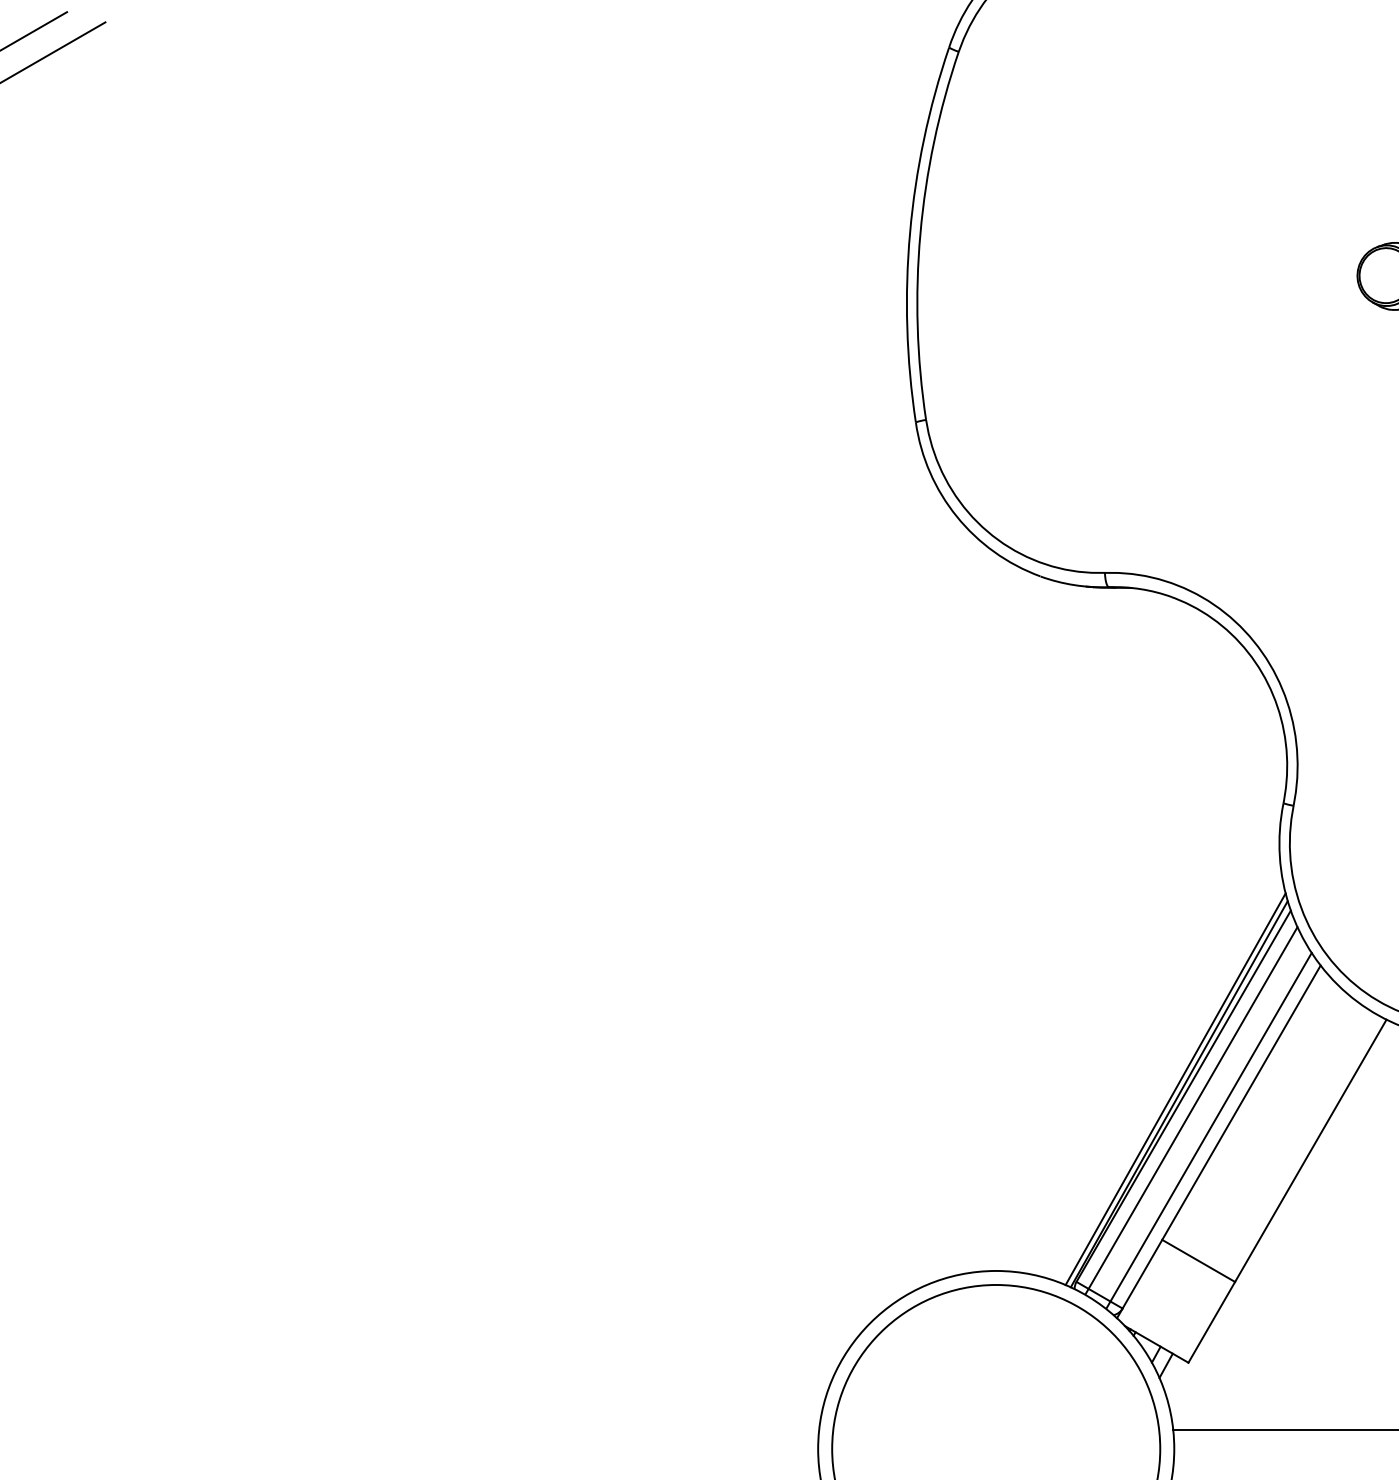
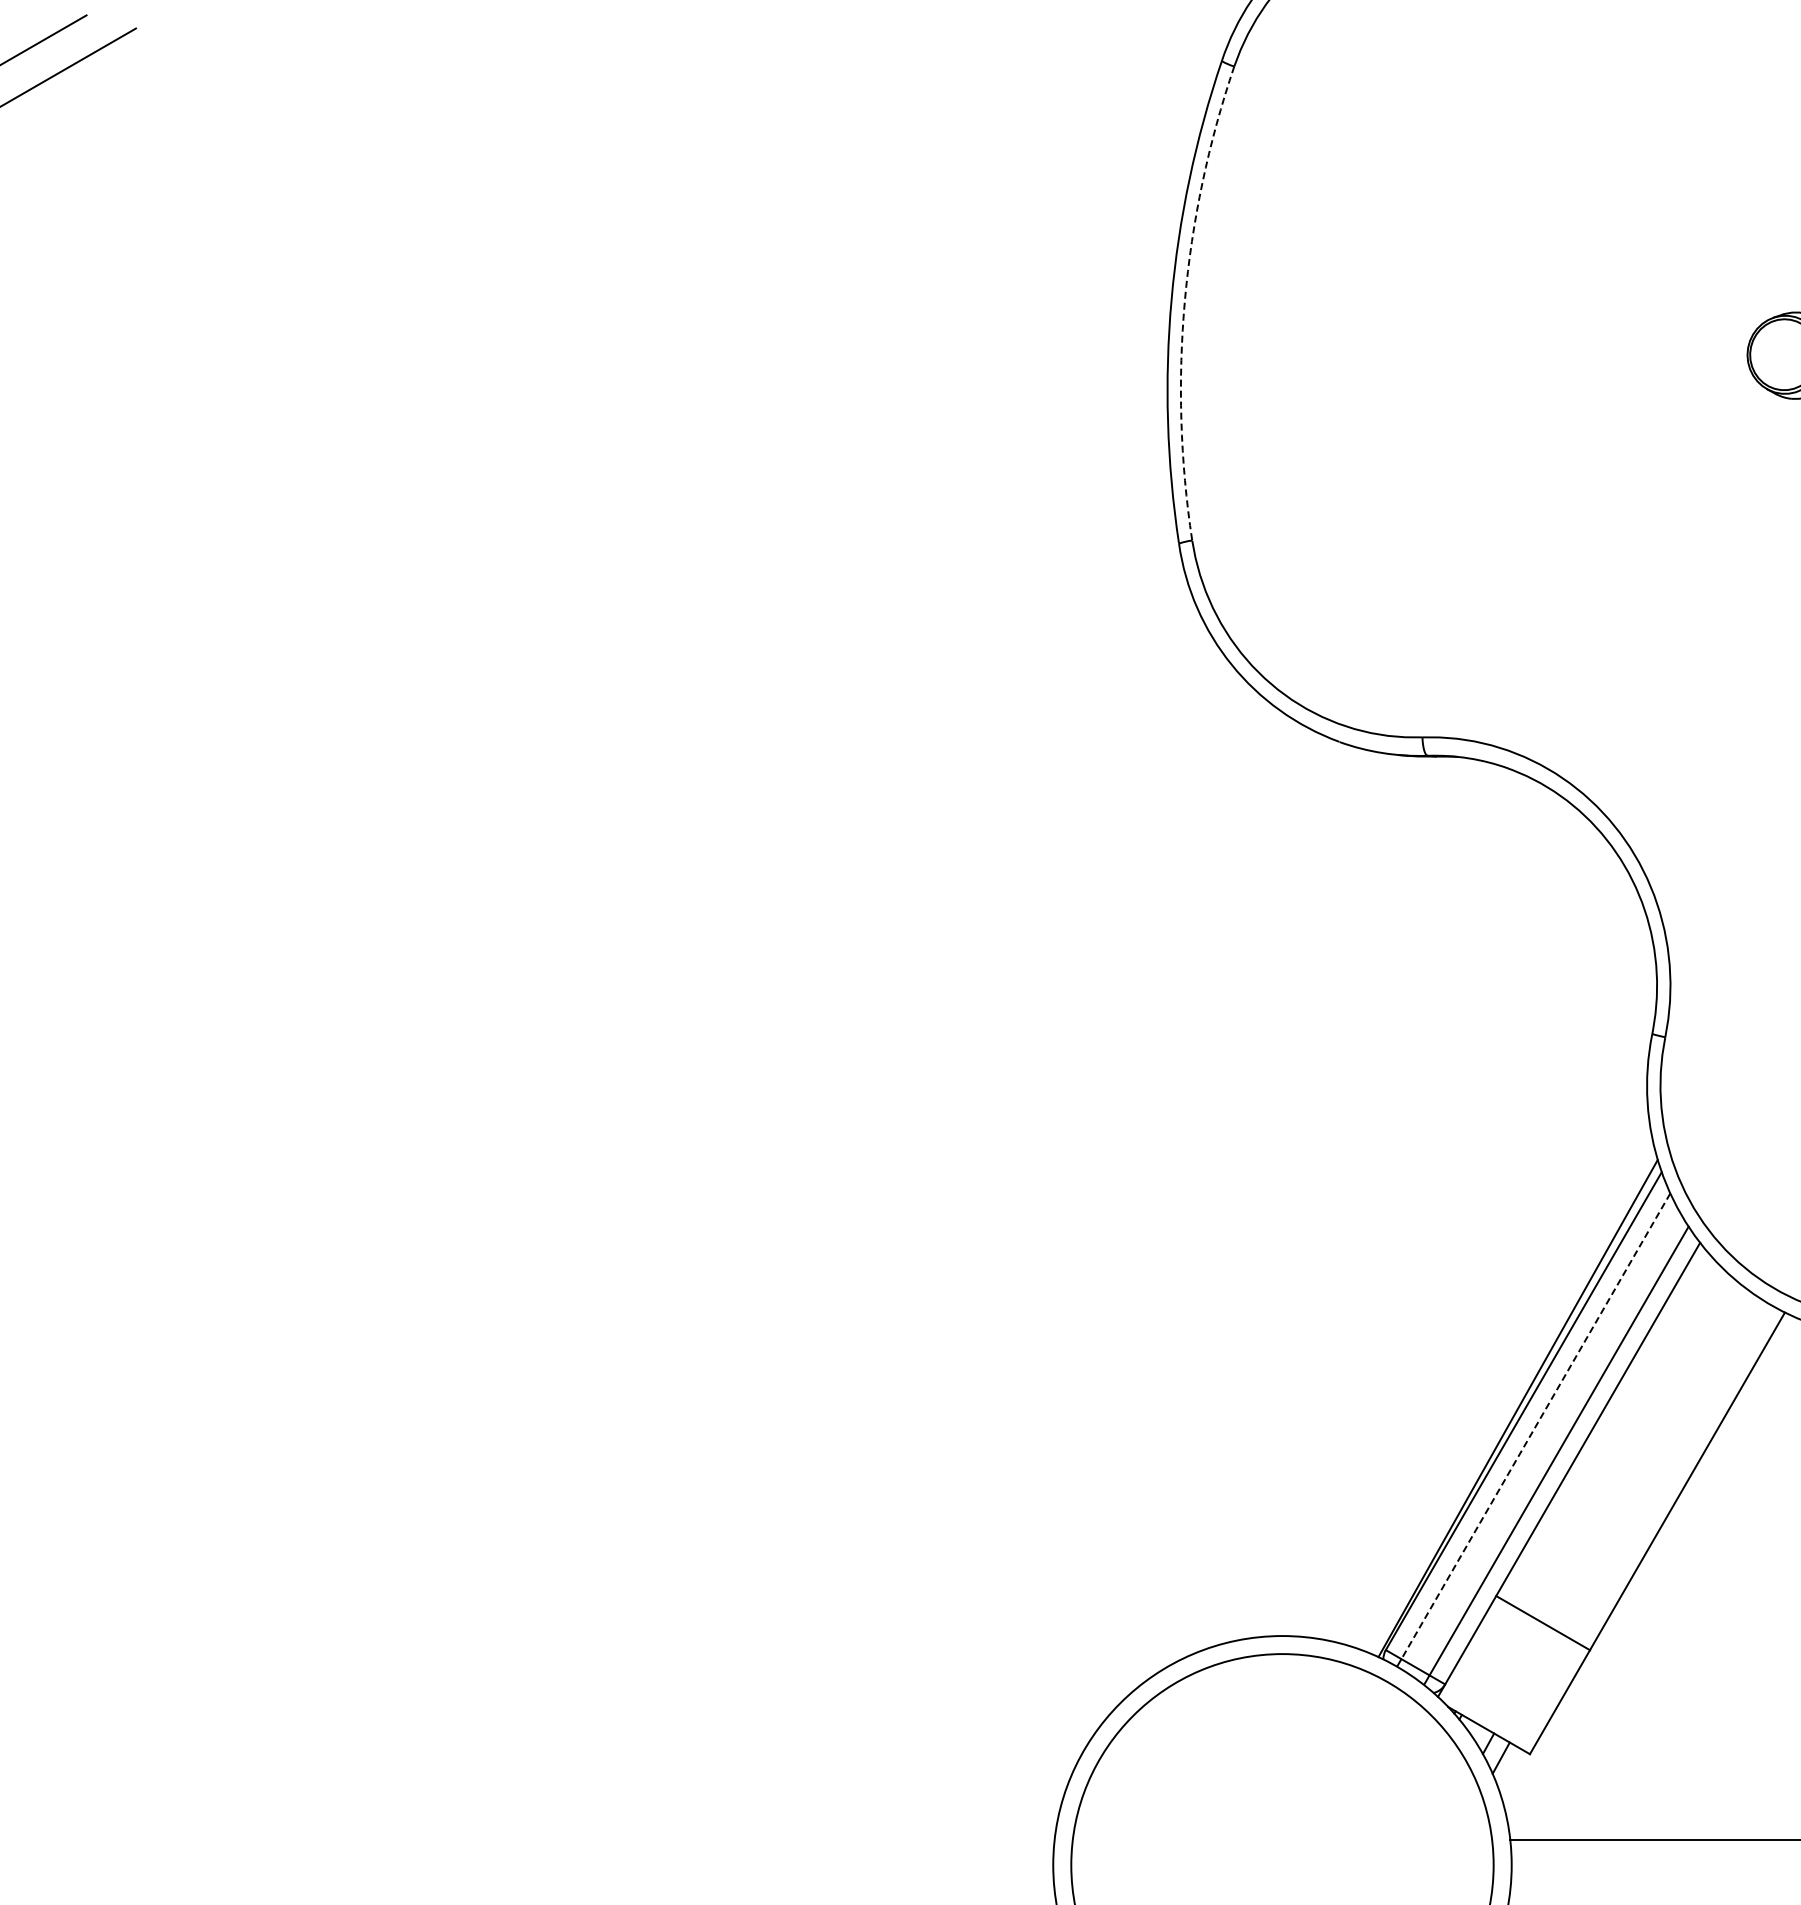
arc: (920, 233) -> (1184, 300), solid -> dashed
line: (1175, 1088) -> (1513, 1401), removed
line: (1192, 1108) -> (1535, 1426), solid -> dashed

